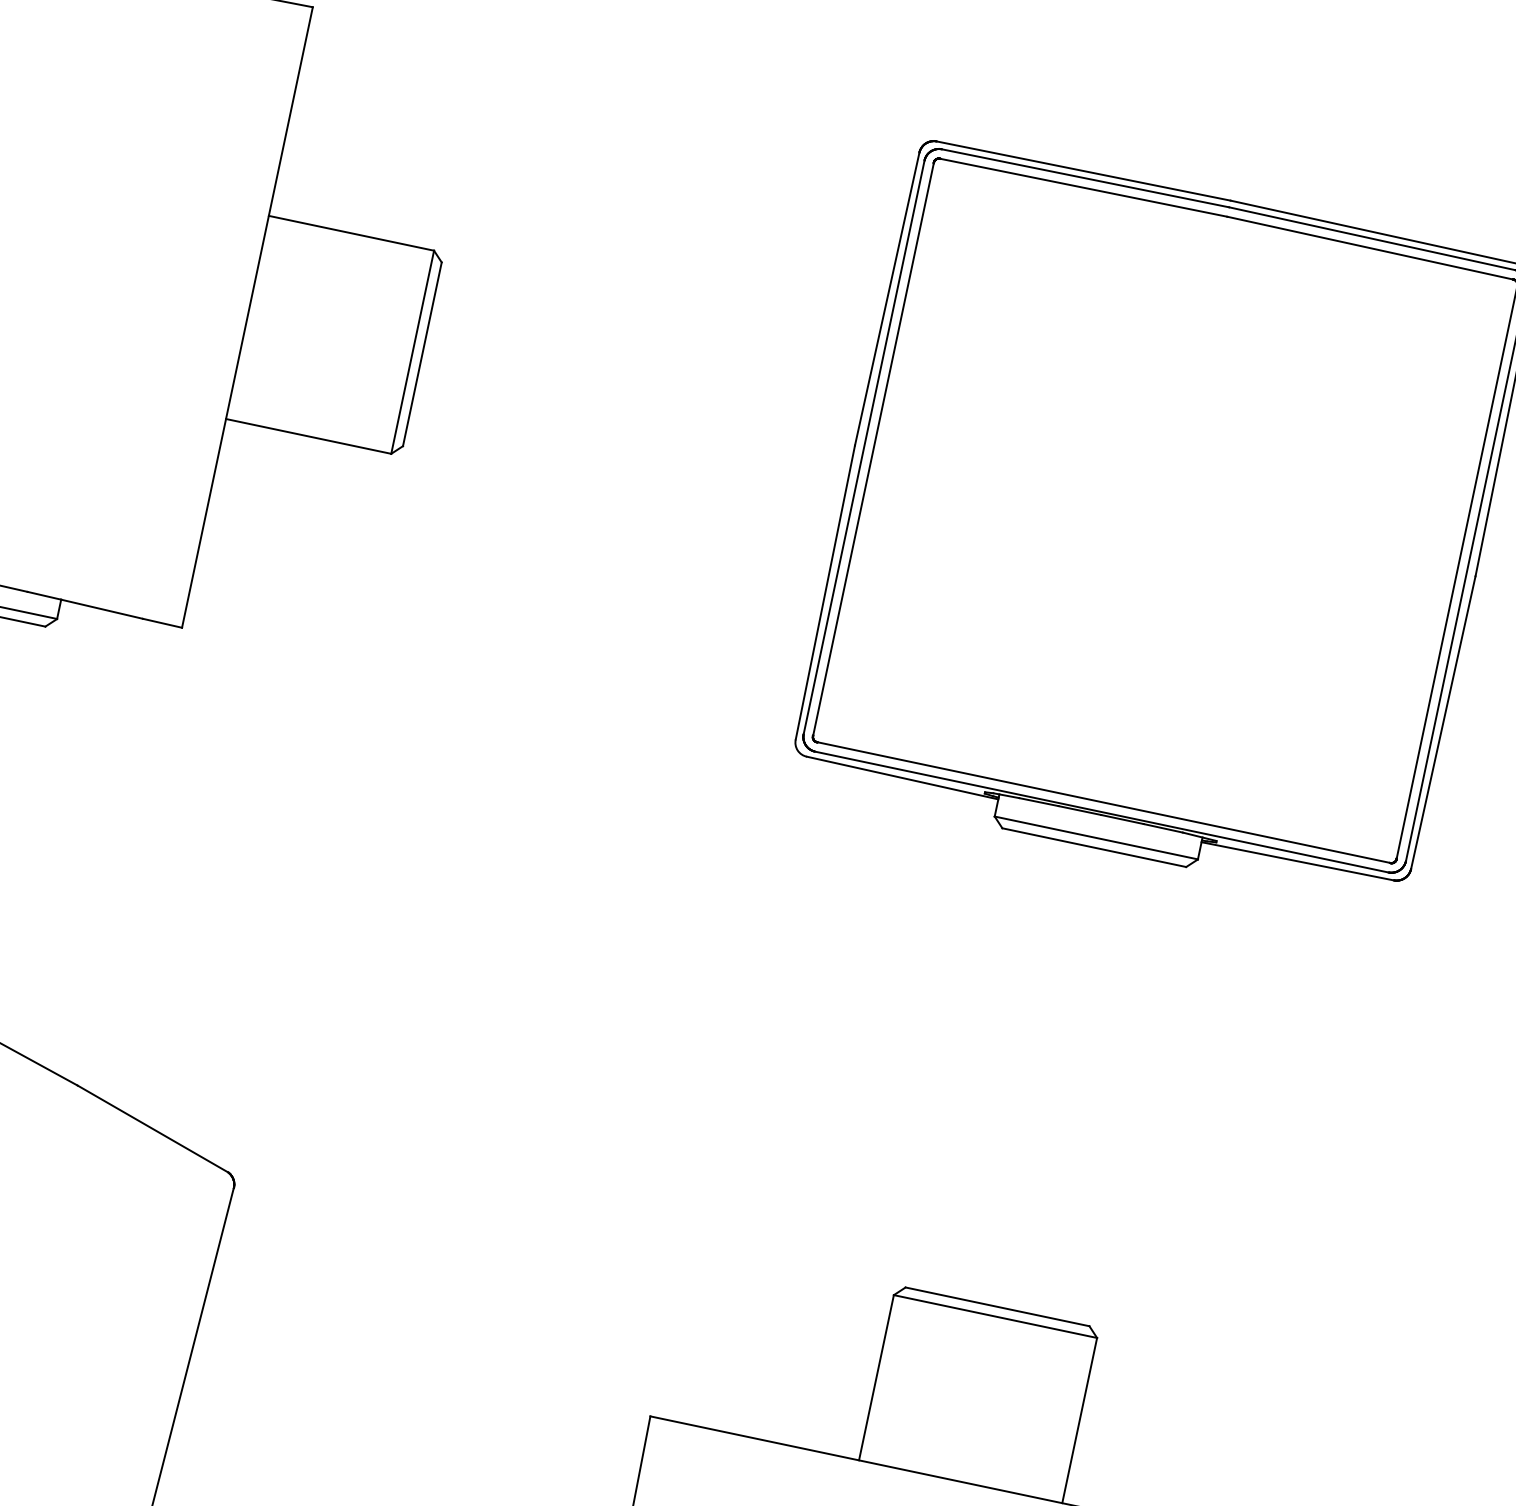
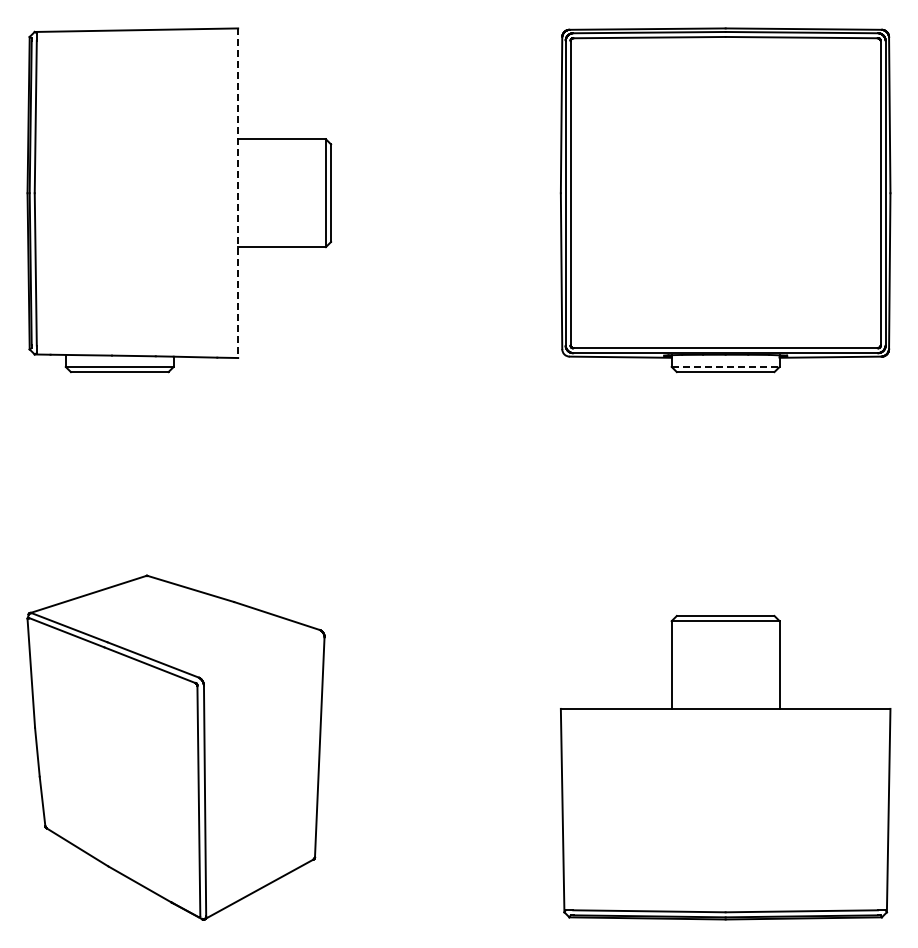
line: (247, 318) -> (238, 193), solid -> dashed
line: (1096, 837) -> (725, 366), solid -> dashed

